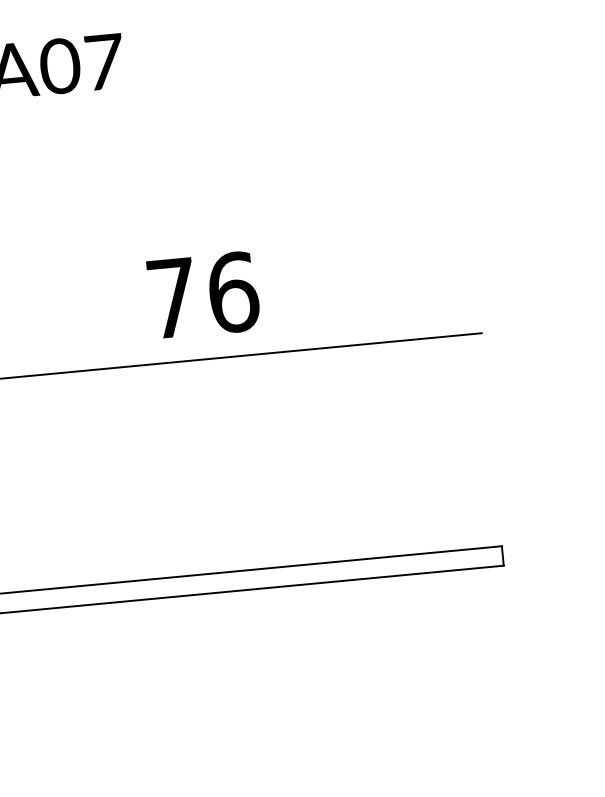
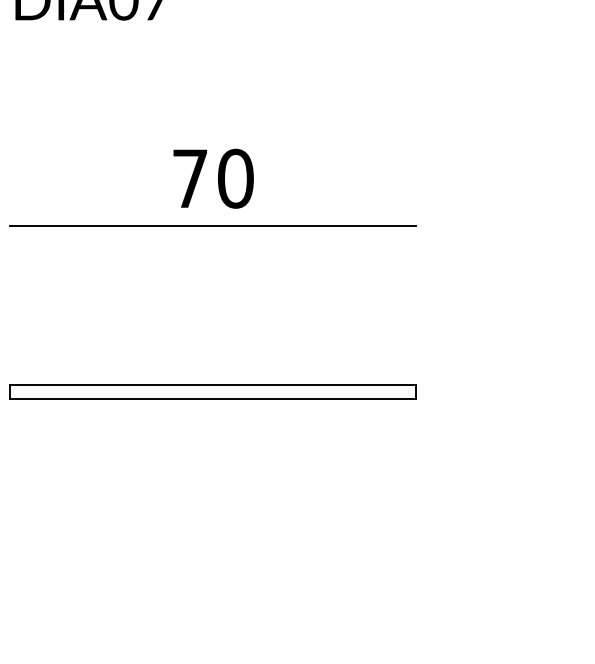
text: (234, 292) -> (236, 178), 76 -> 70

